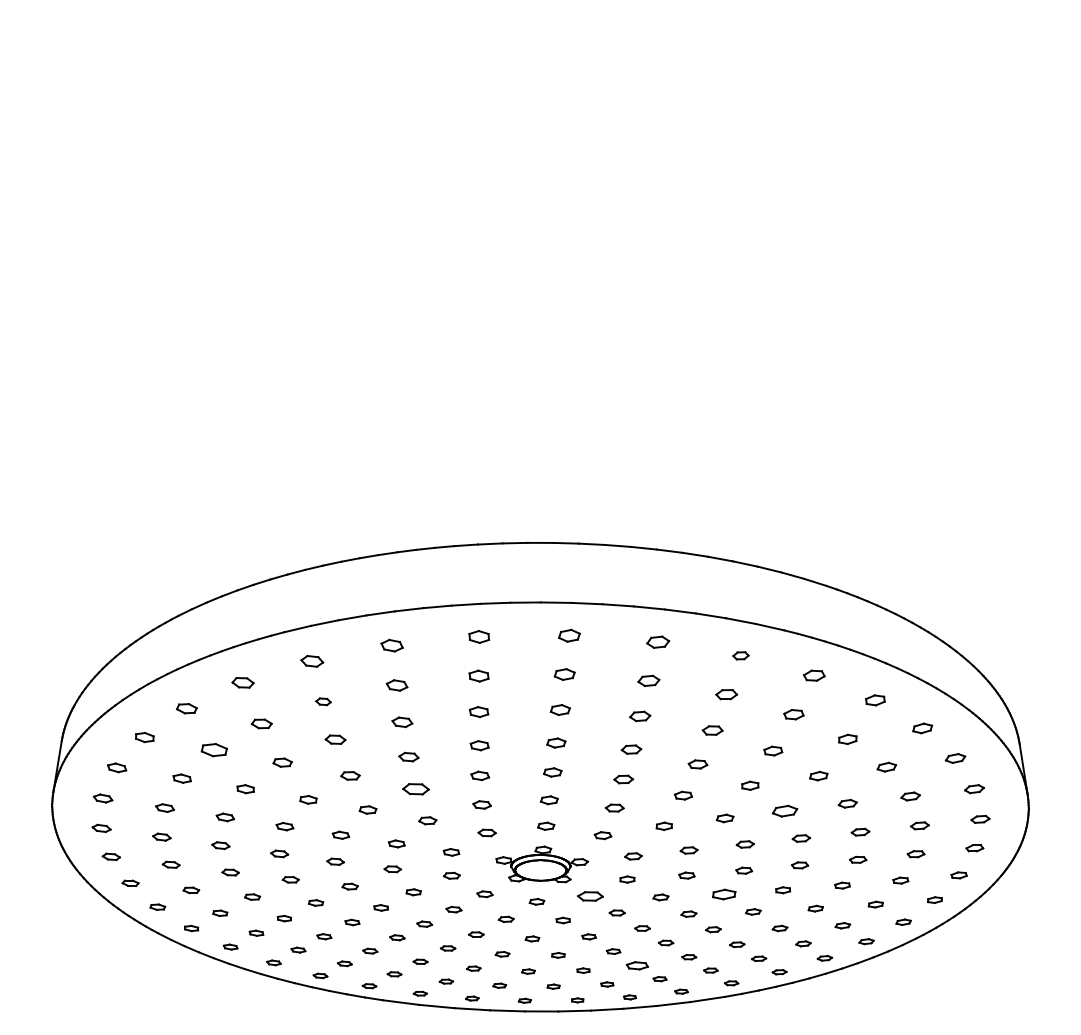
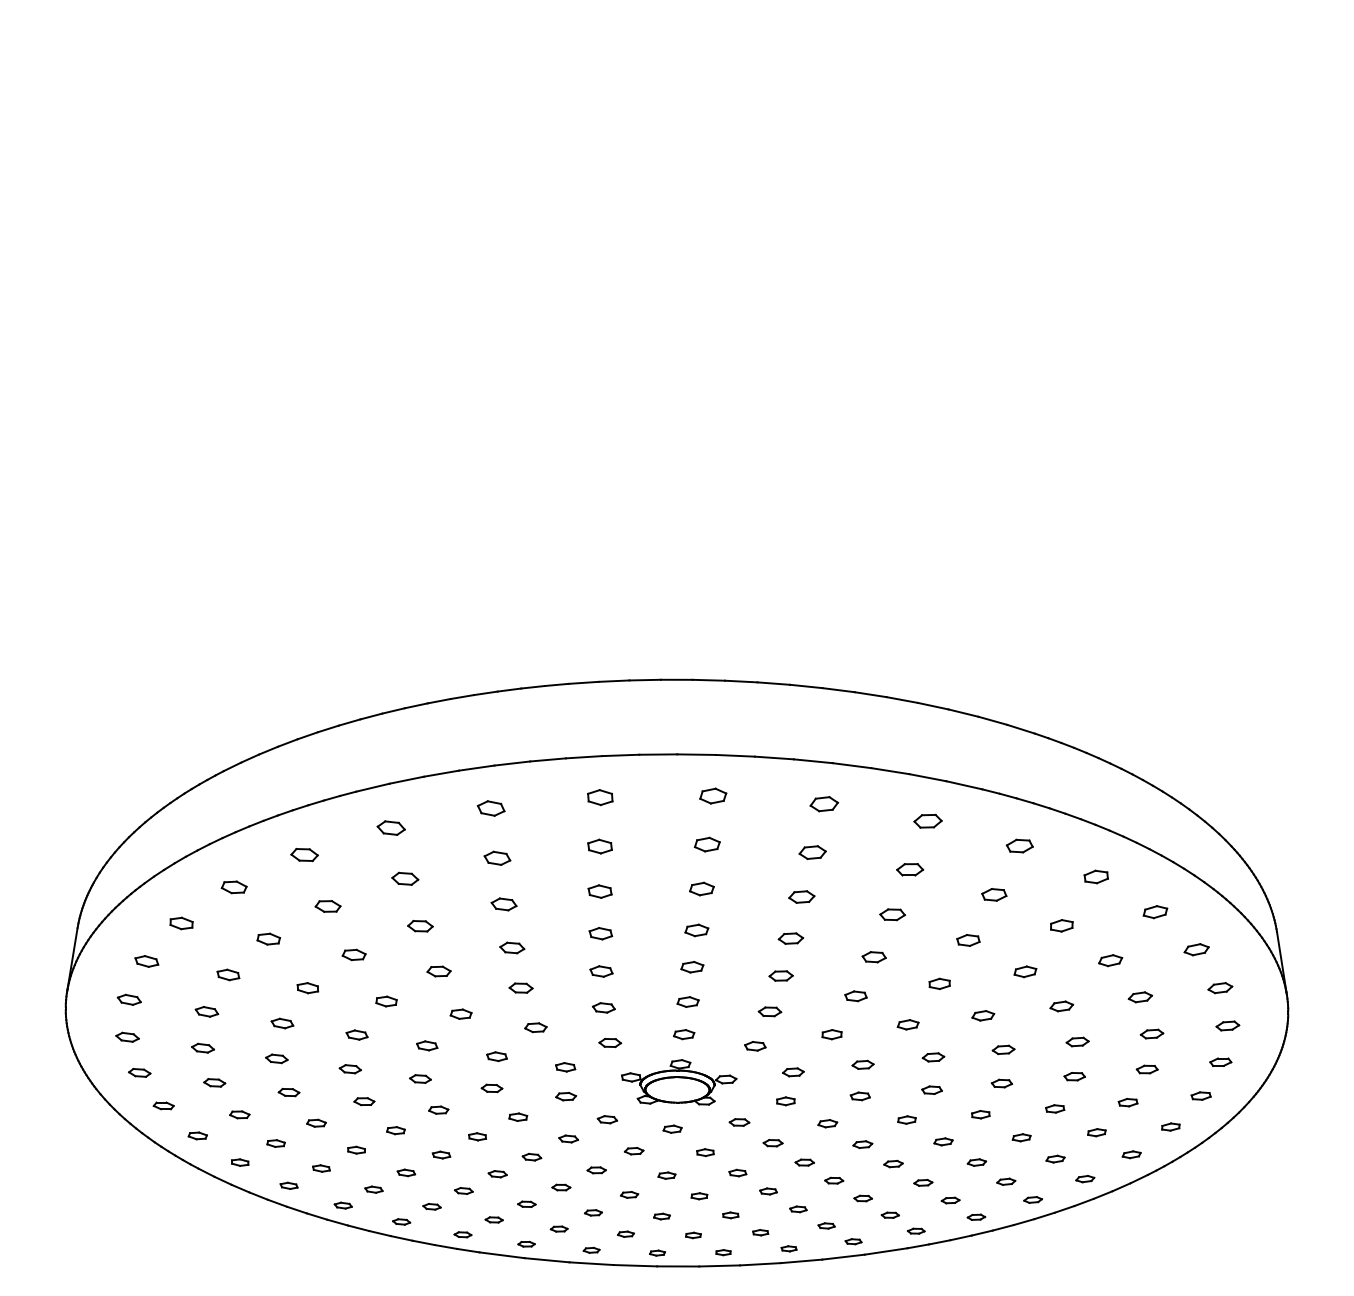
part: (740, 655) -> (927, 820), size x1.43
part: (323, 701) -> (405, 878), size x1.43
part: (214, 749) -> (268, 938), size x0.71
part: (415, 788) -> (520, 987), size x0.71
part: (785, 811) -> (983, 1015), size x0.71
part: (723, 894) -> (906, 1119), size x0.62
part: (590, 896) -> (739, 1122), size x0.62
part: (637, 965) -> (798, 1209), size x0.62

